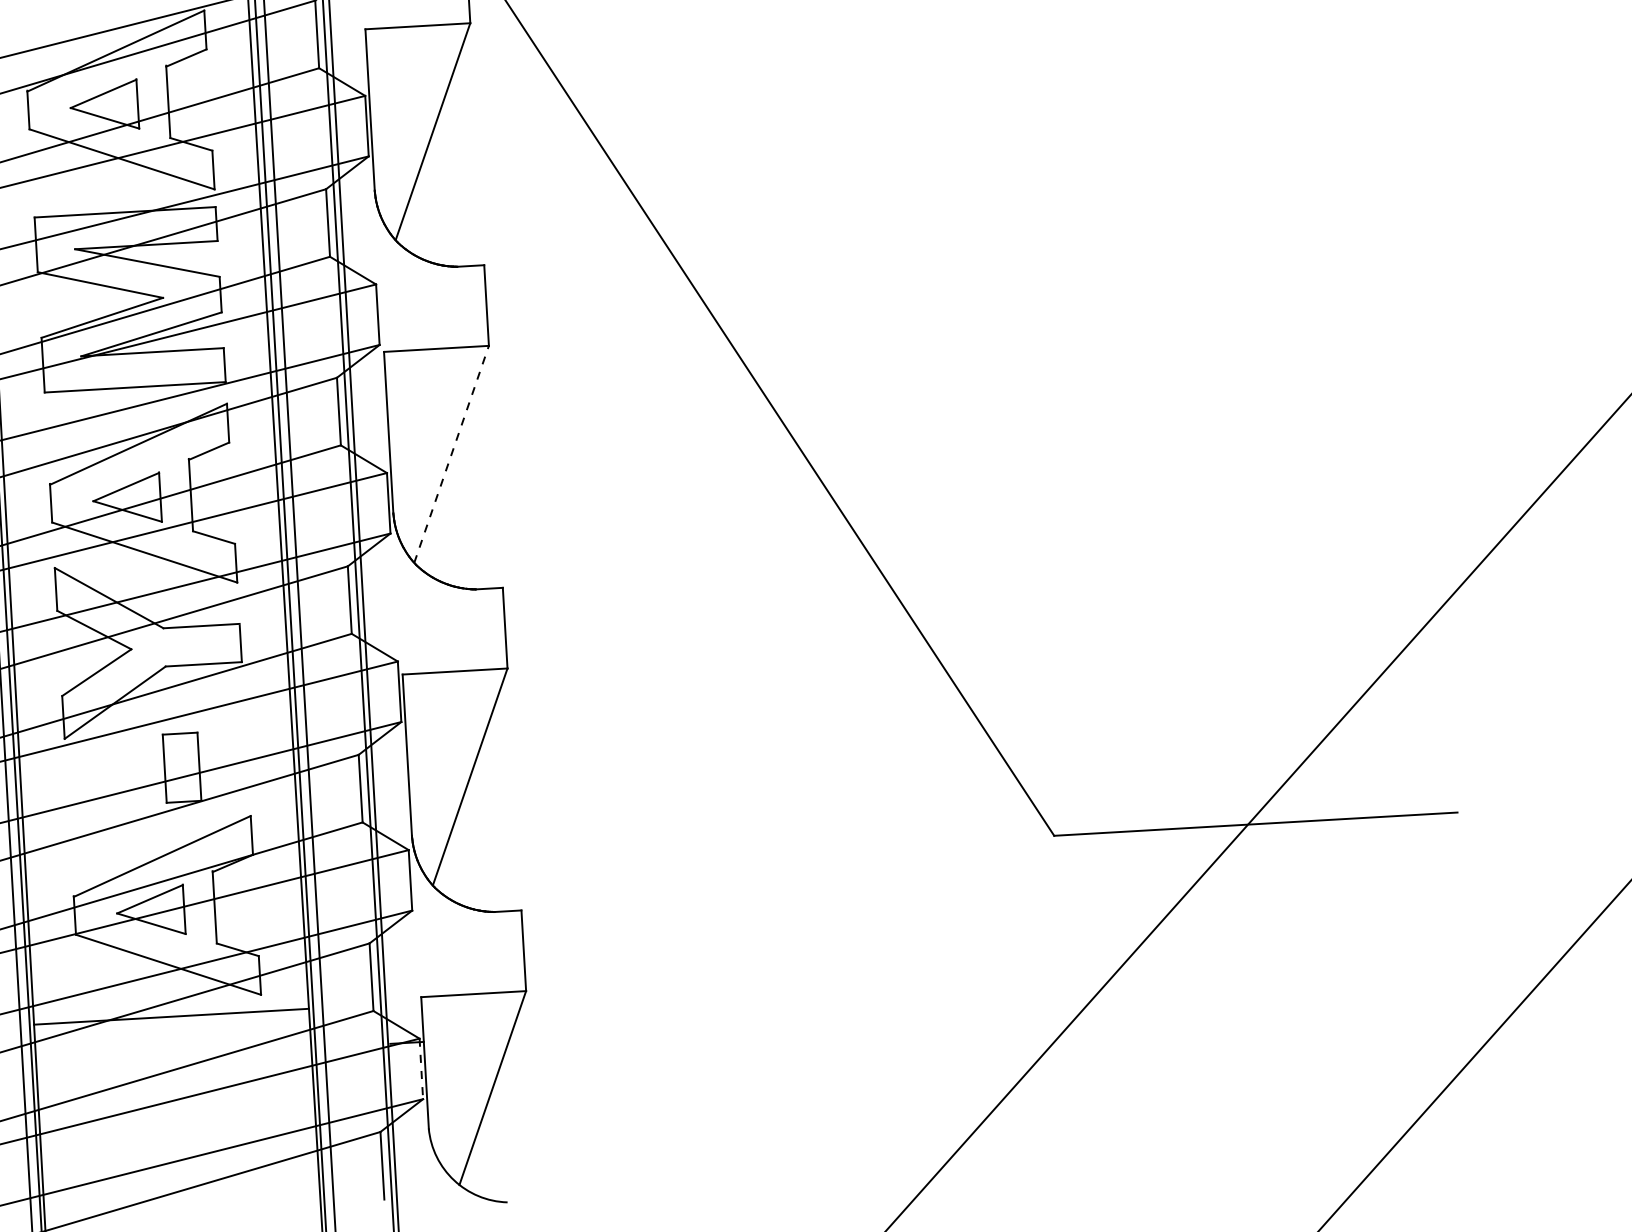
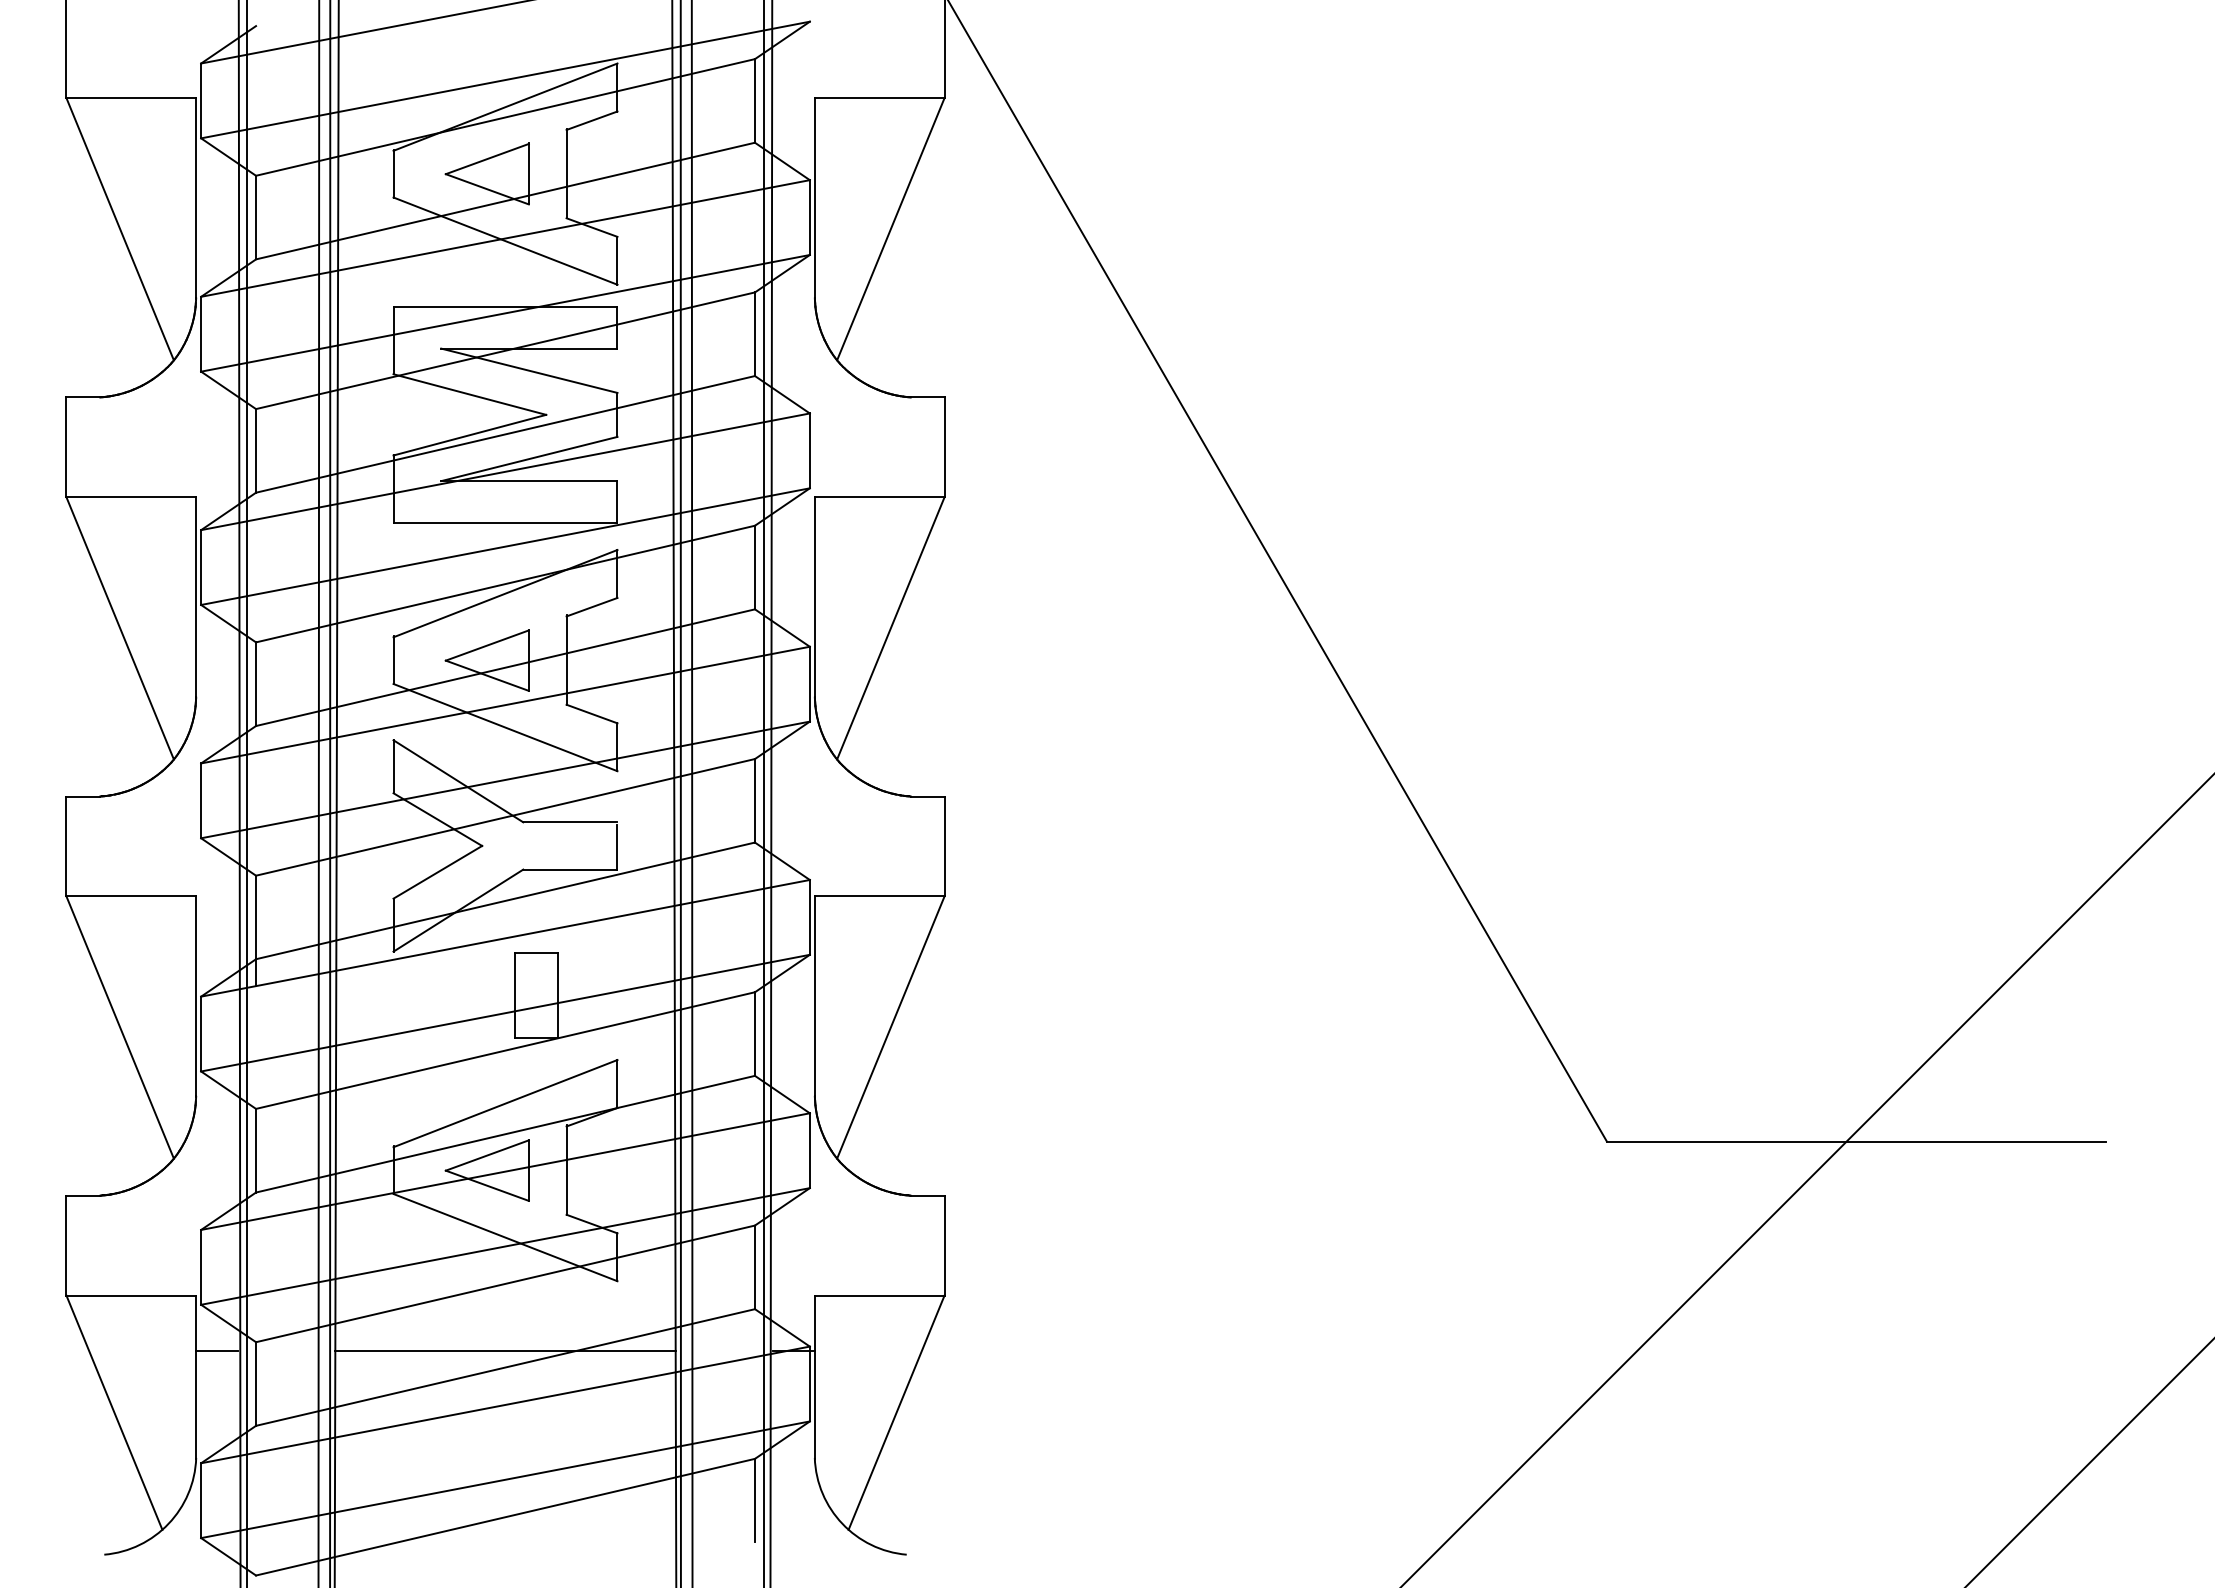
line: (451, 454) -> (890, 628), dashed -> solid
line: (171, 1016) -> (505, 1350), moved
line: (421, 1069) -> (809, 1384), dashed -> solid

